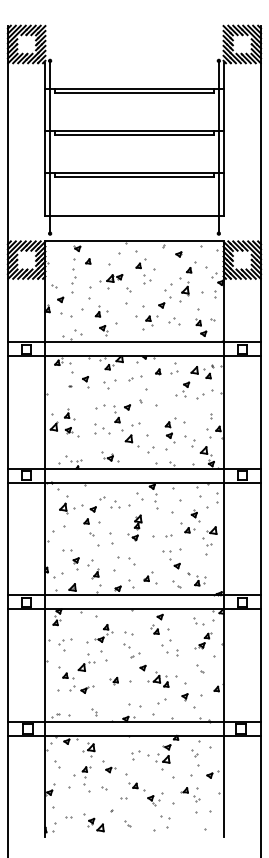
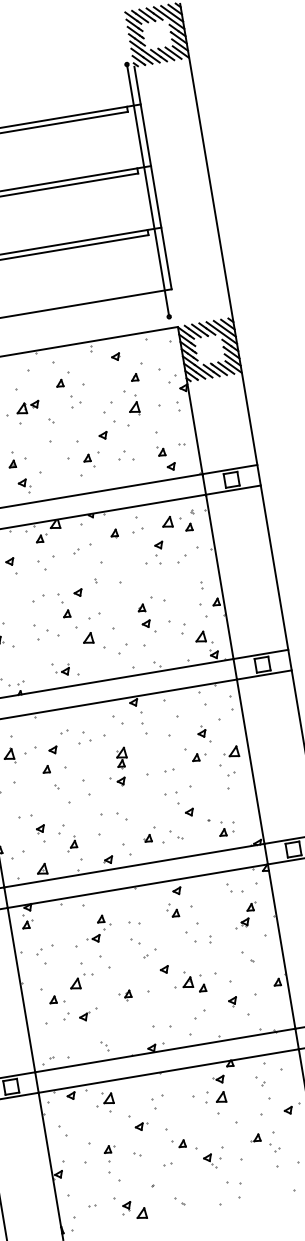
part: (176, 584) -> (175, 834), moved
part: (135, 755) -> (157, 1102), moved
part: (86, 779) -> (112, 1163), moved

